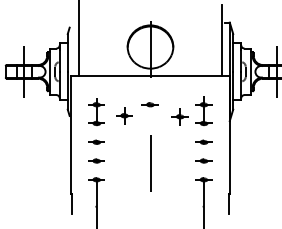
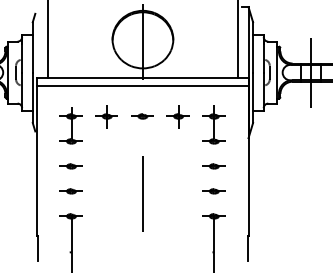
line: (150, 82) -> (142, 86), added
part: (124, 115) -> (106, 116), moved
part: (179, 116) -> (177, 116), moved

